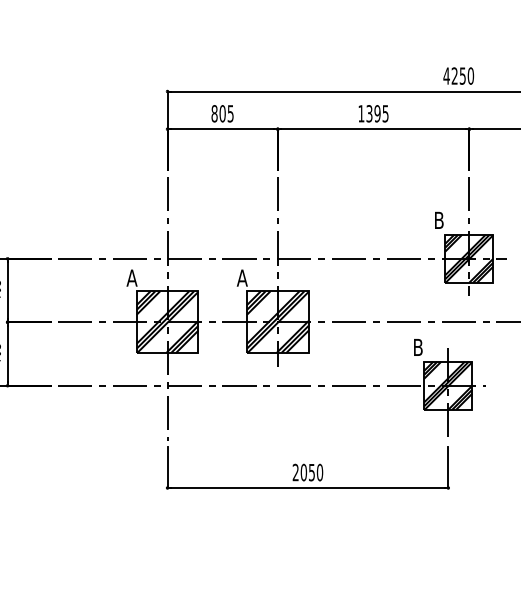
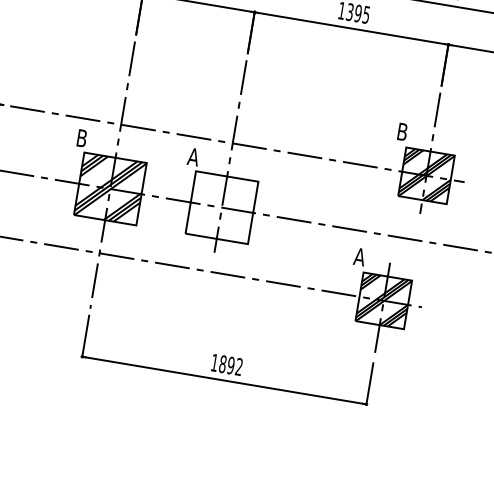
text: (131, 277) -> (81, 137), A -> B
hatch: (277, 322) -> (221, 207), removed
text: (417, 347) -> (359, 256), B -> A
text: (307, 472) -> (226, 364), 2050 -> 1892

